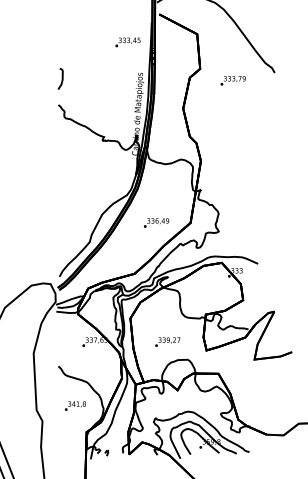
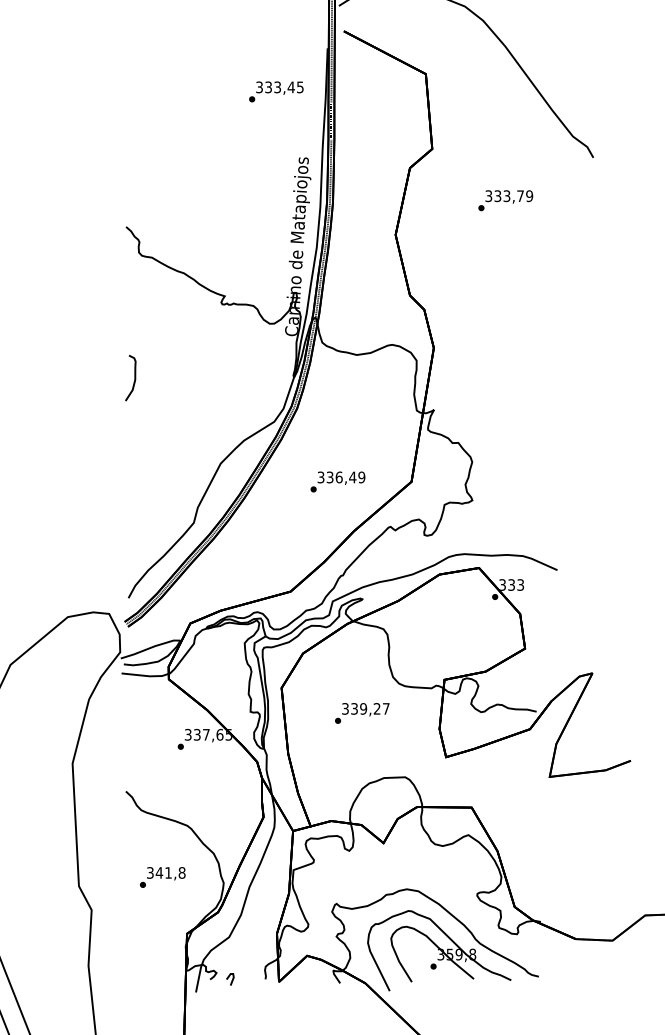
curve: (61, 78) -> (132, 377), moved
text: (232, 80) -> (504, 199), moved
text: (167, 341) -> (361, 711), moved

